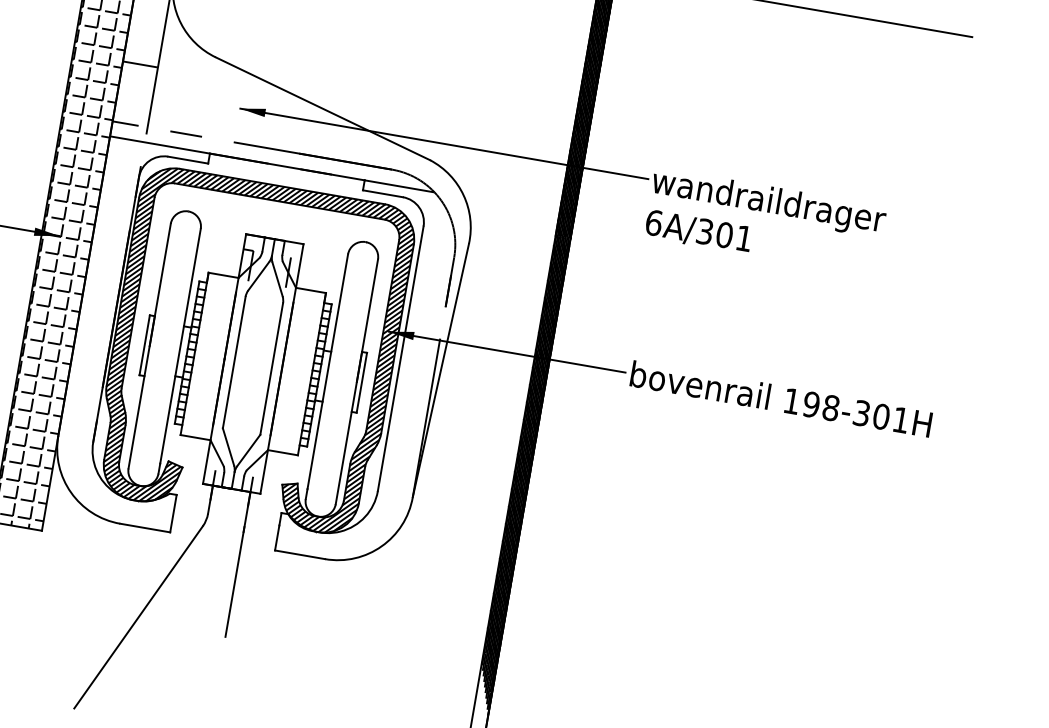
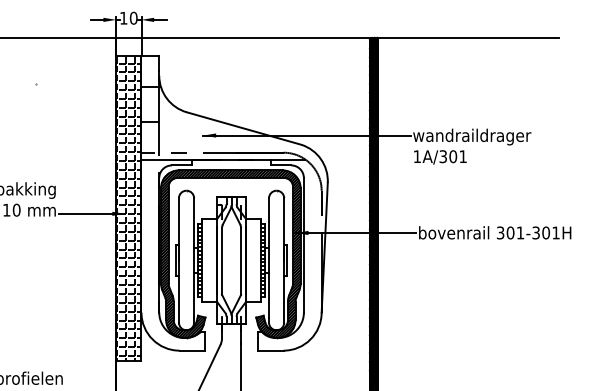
text: (654, 222) -> (417, 156), 6A/301 -> 1A/301
text: (811, 403) -> (510, 232), 198-301H -> 301-301H

